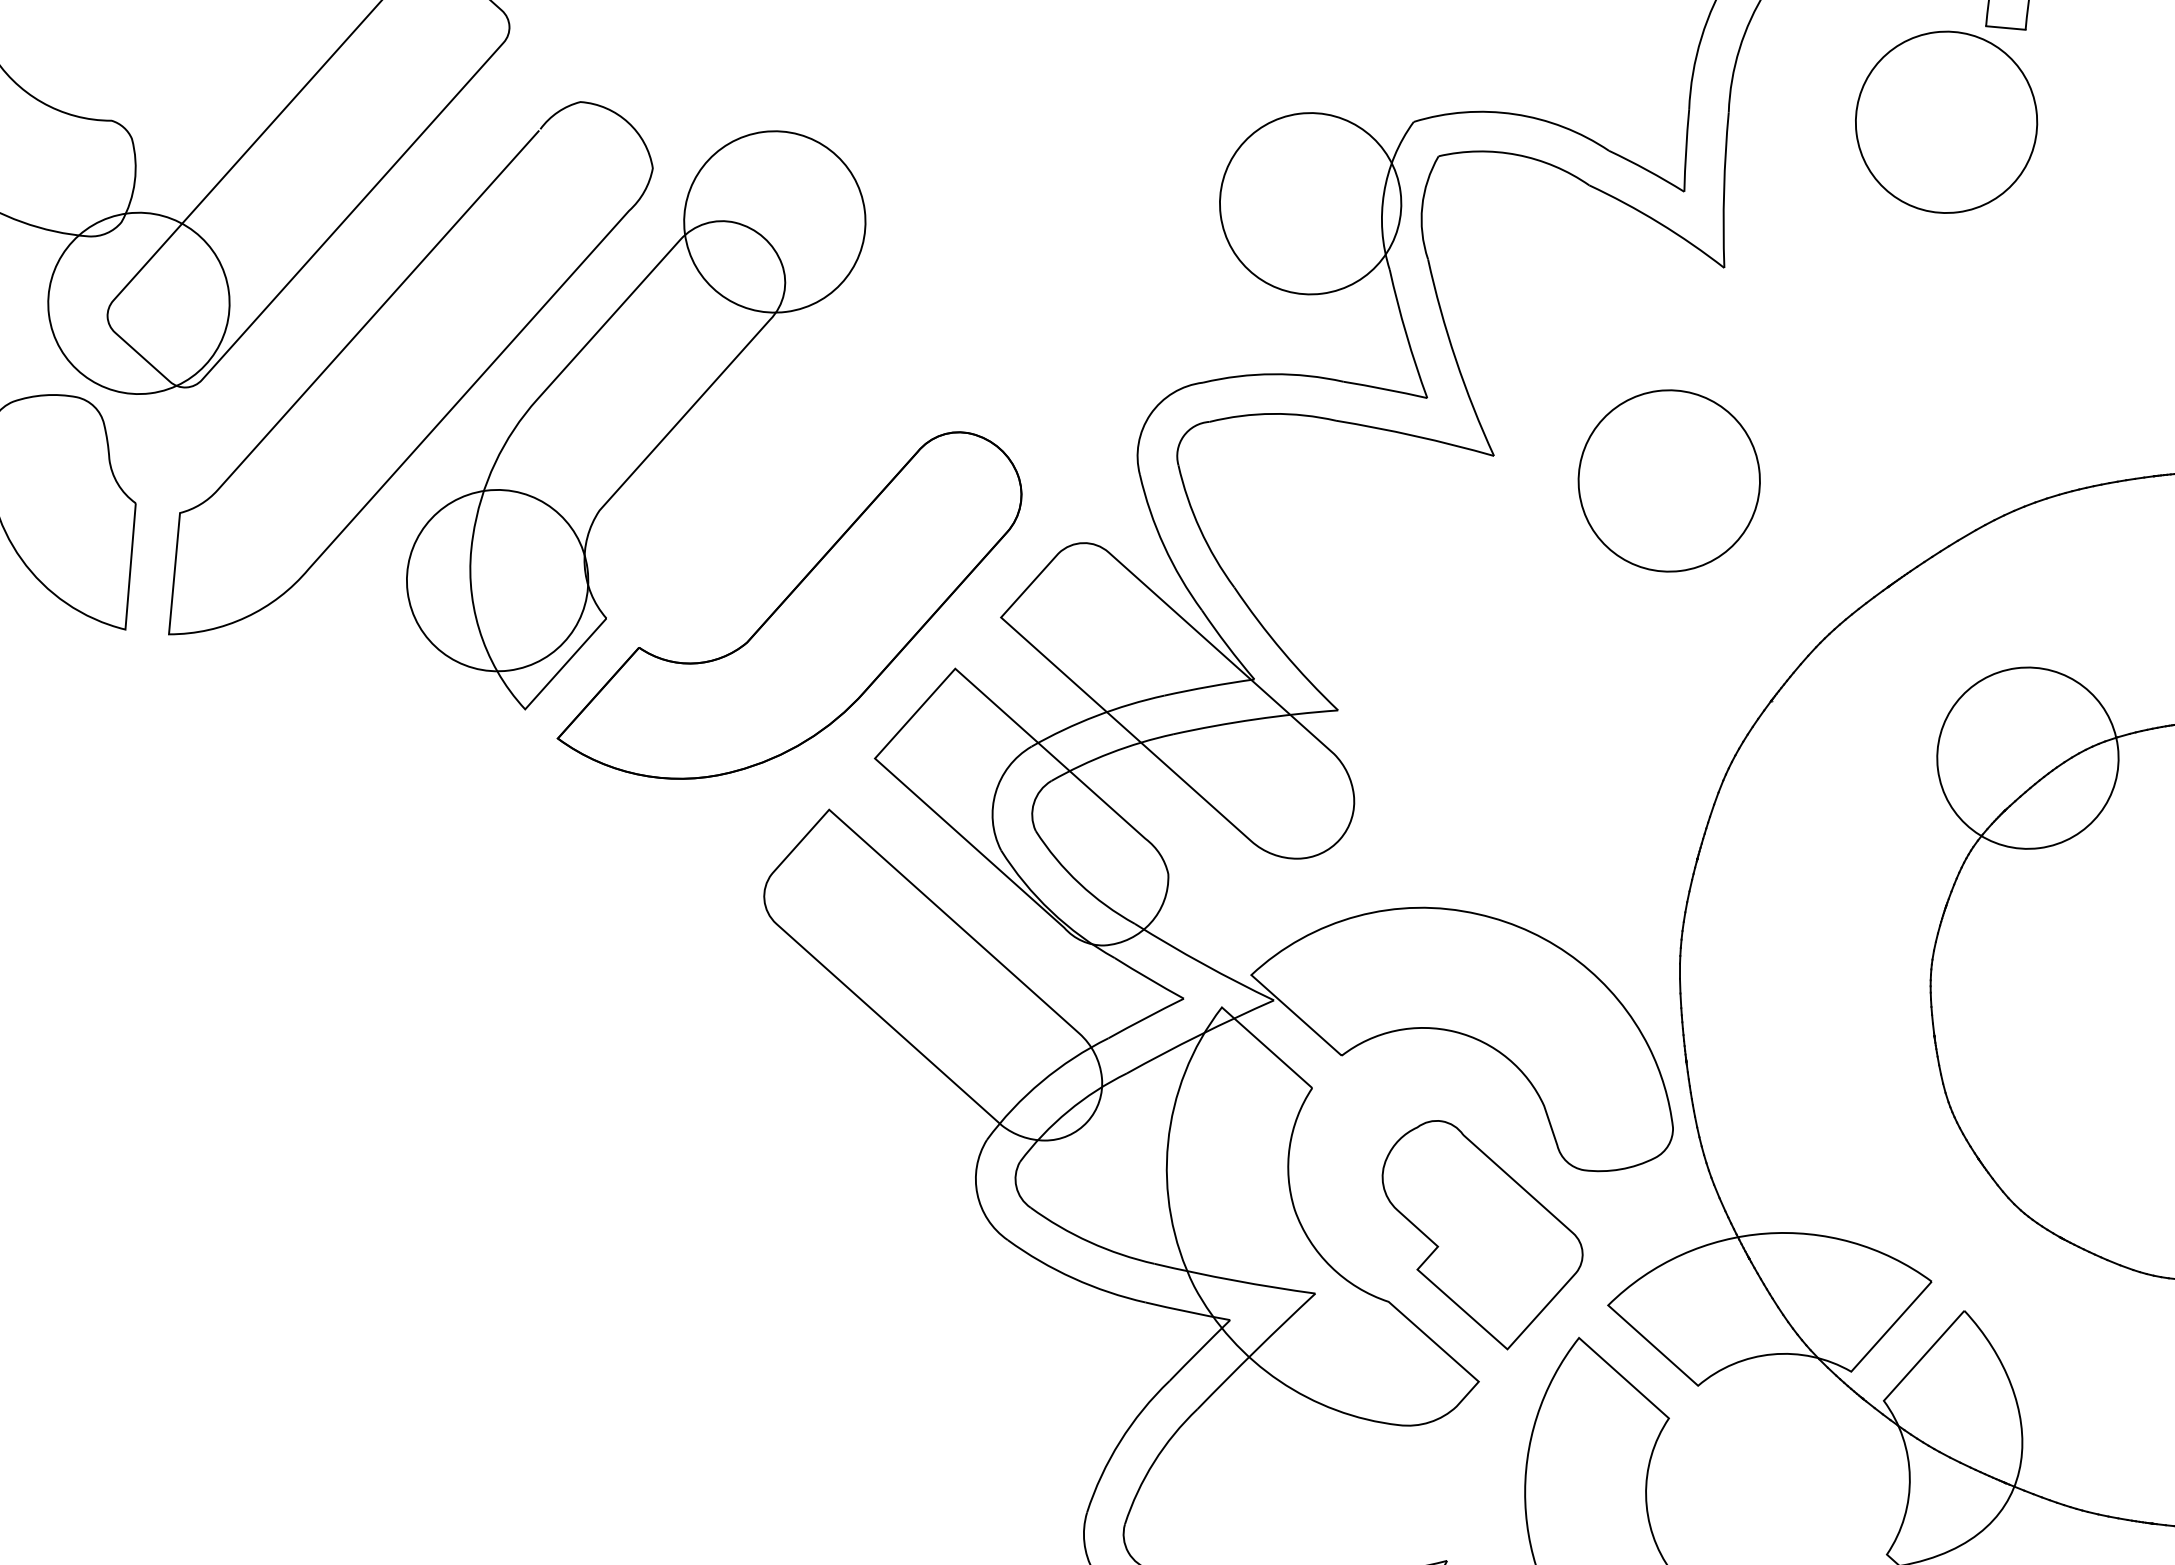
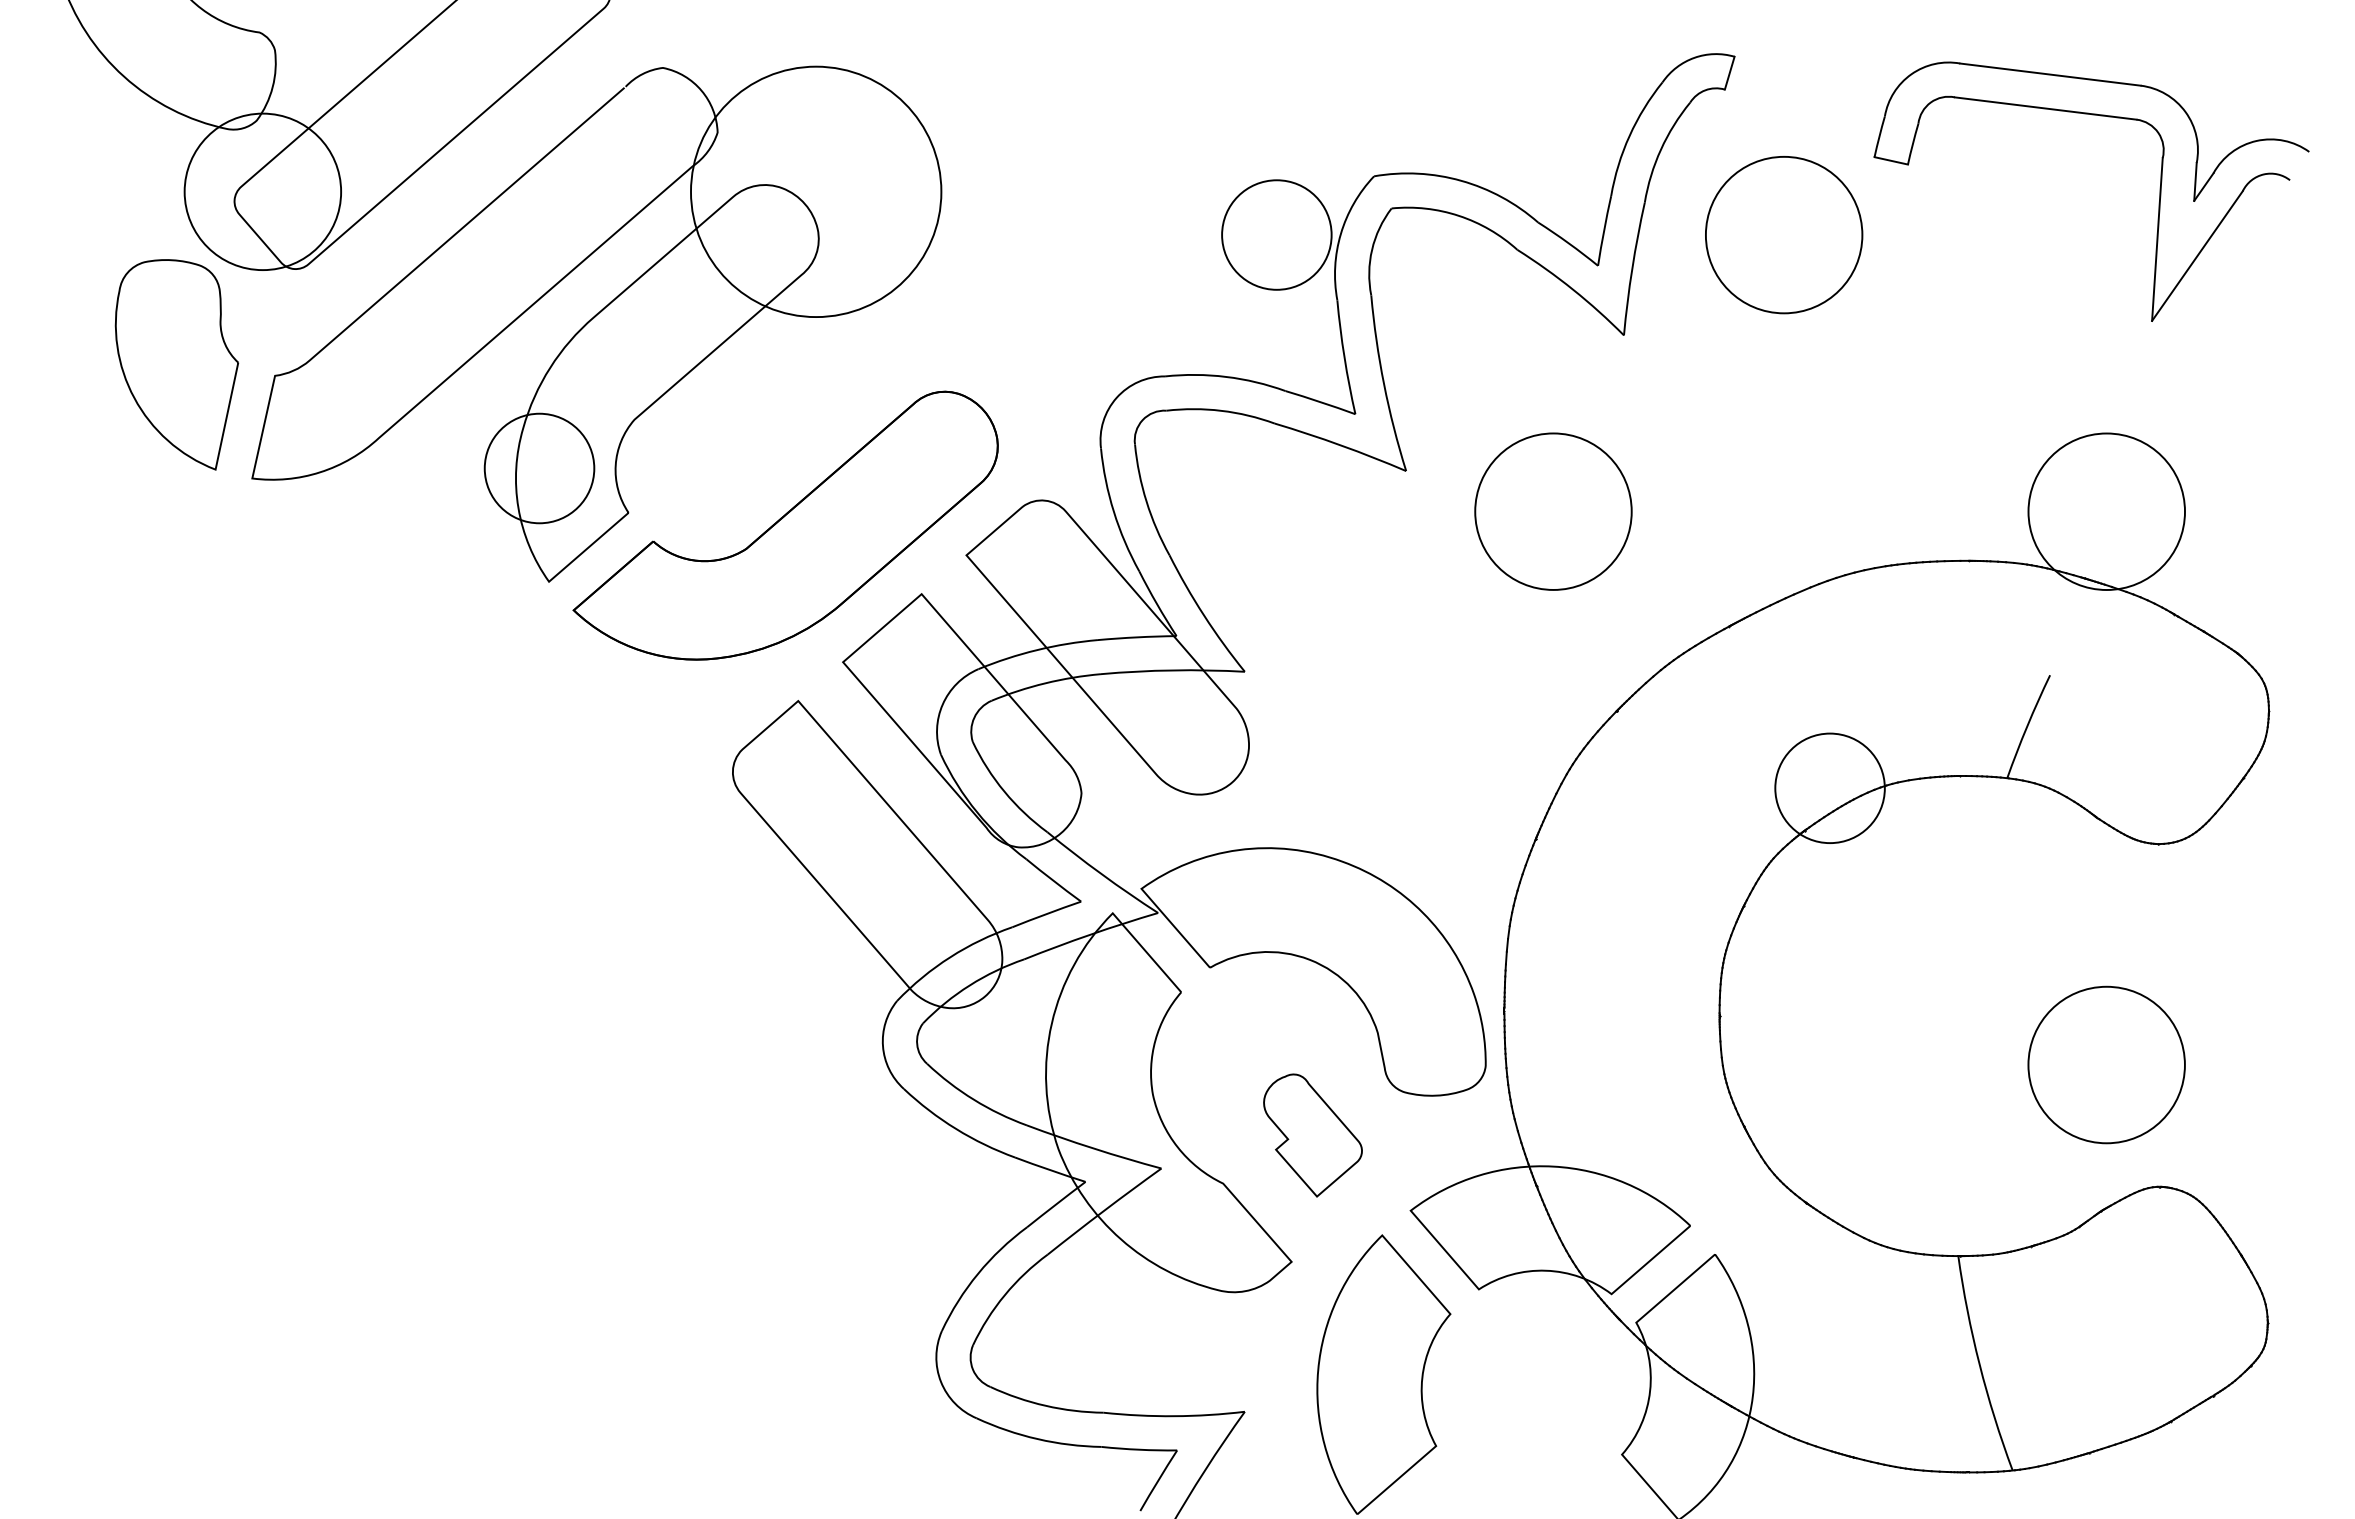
circle: (1947, 122) -> (1784, 235), moved
circle: (1310, 203) -> (1276, 234), size x0.7
circle: (773, 221) -> (815, 191), size x1.6
circle: (497, 580) -> (539, 468), size x0.7
circle: (2027, 758) -> (1829, 788), size x0.7
part: (1484, 1233) -> (1312, 1135), size x0.6

